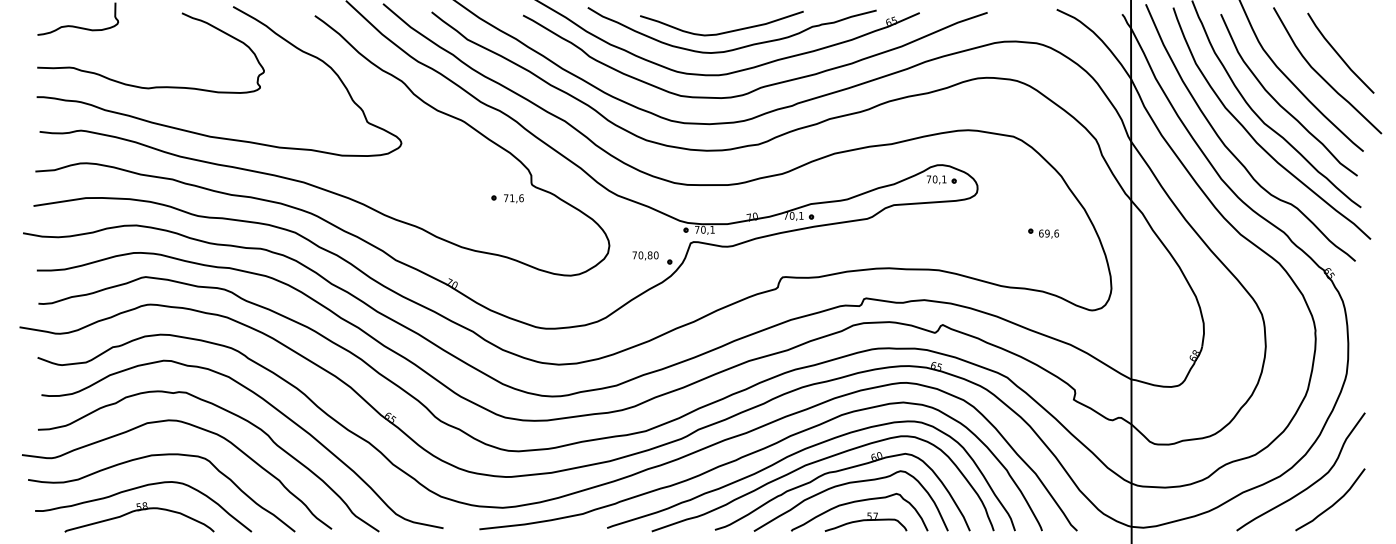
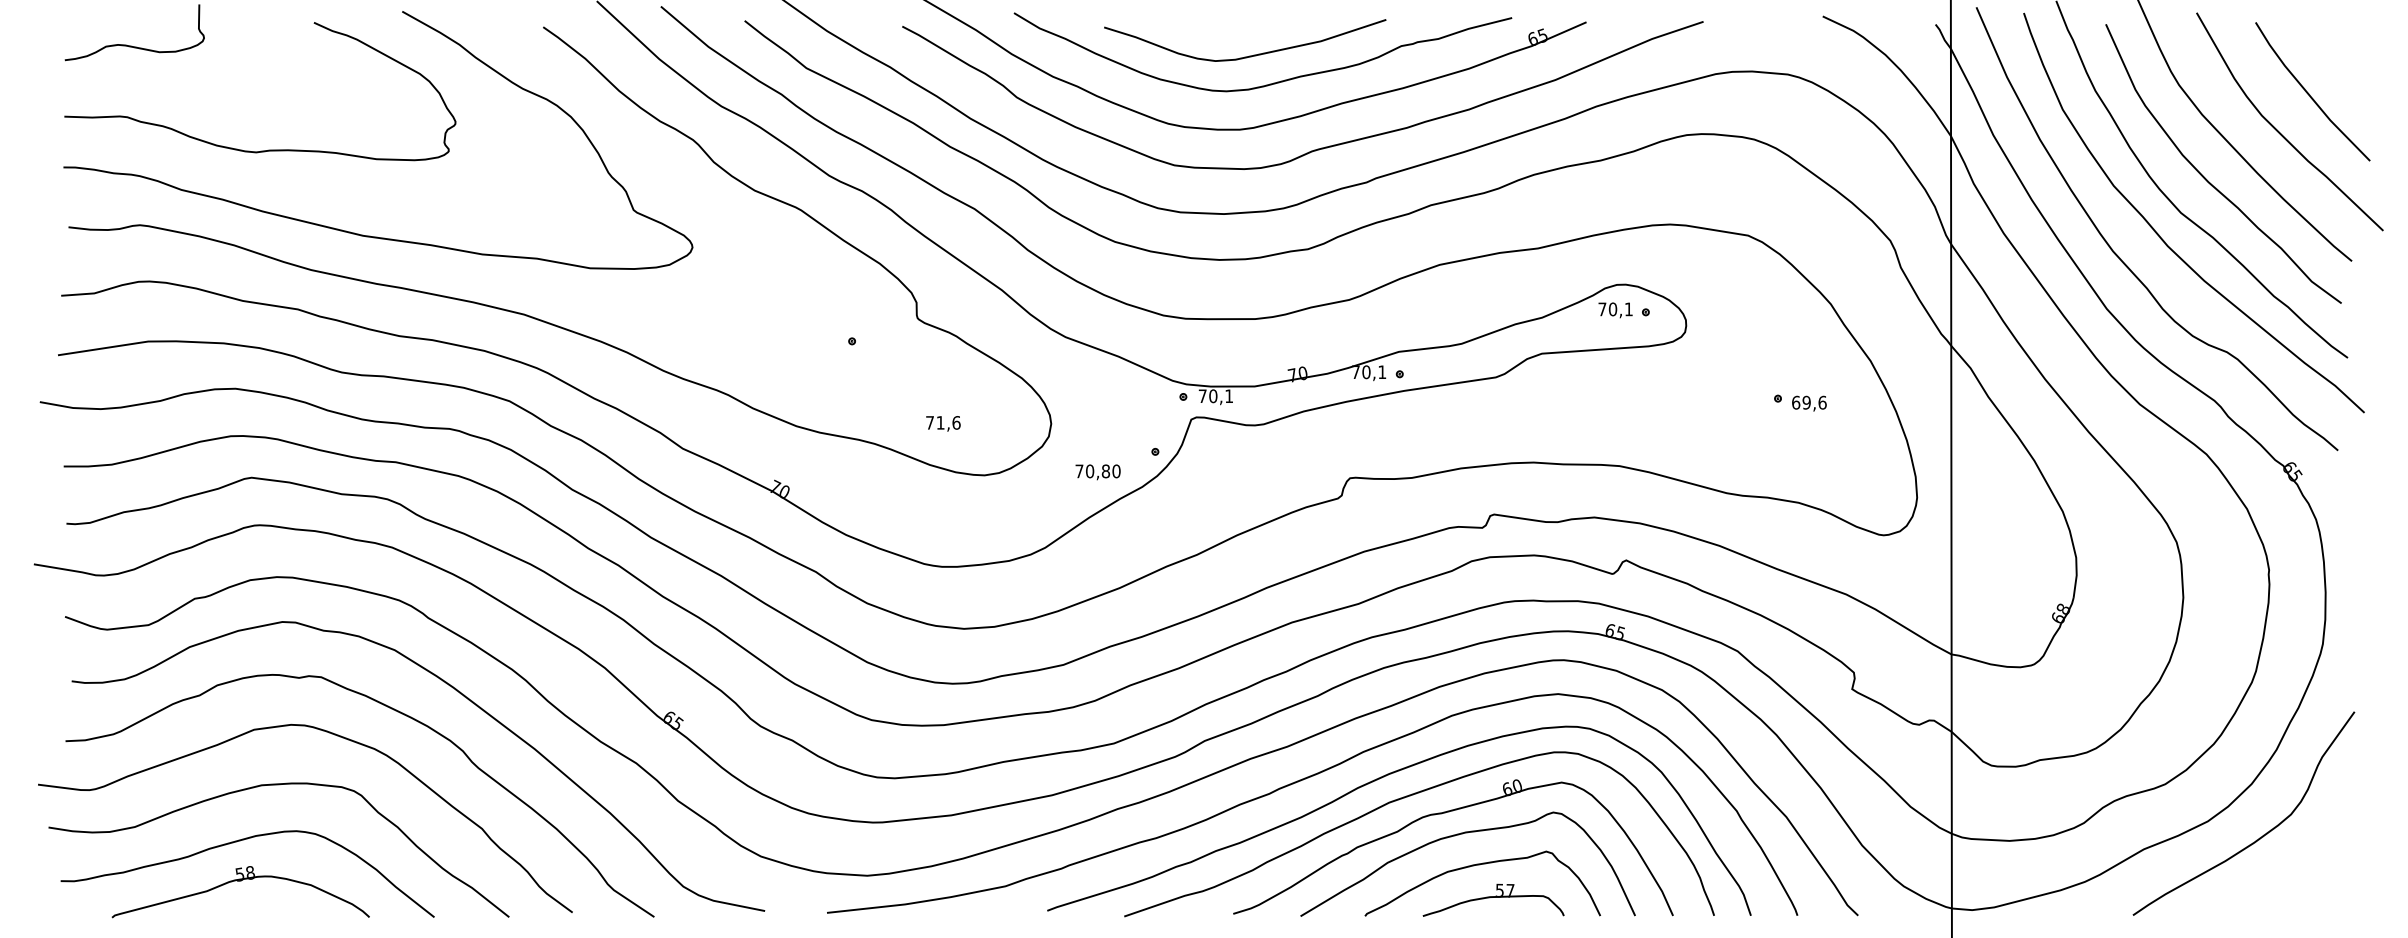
text: (513, 198) -> (942, 423), moved
text: (645, 255) -> (1097, 471), moved
curve: (1334, 502) -> (2301, 866), removed

